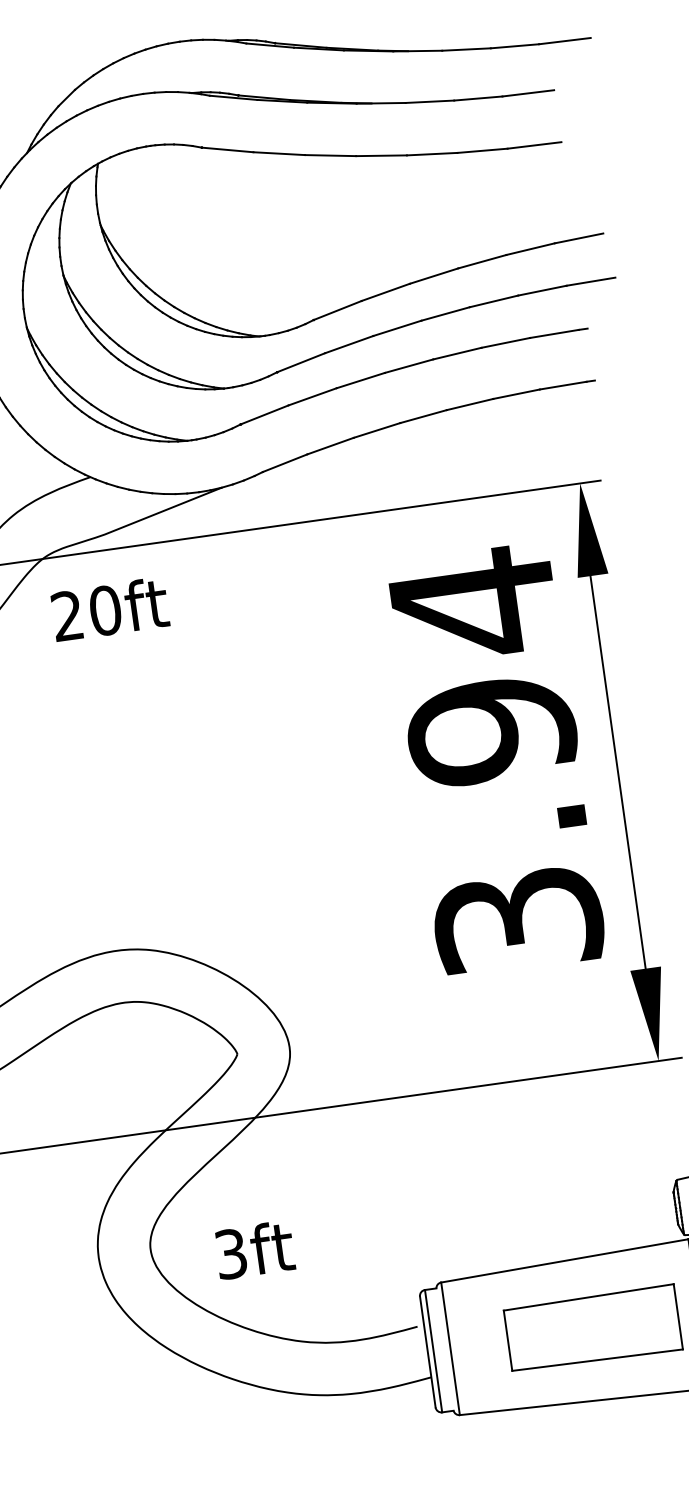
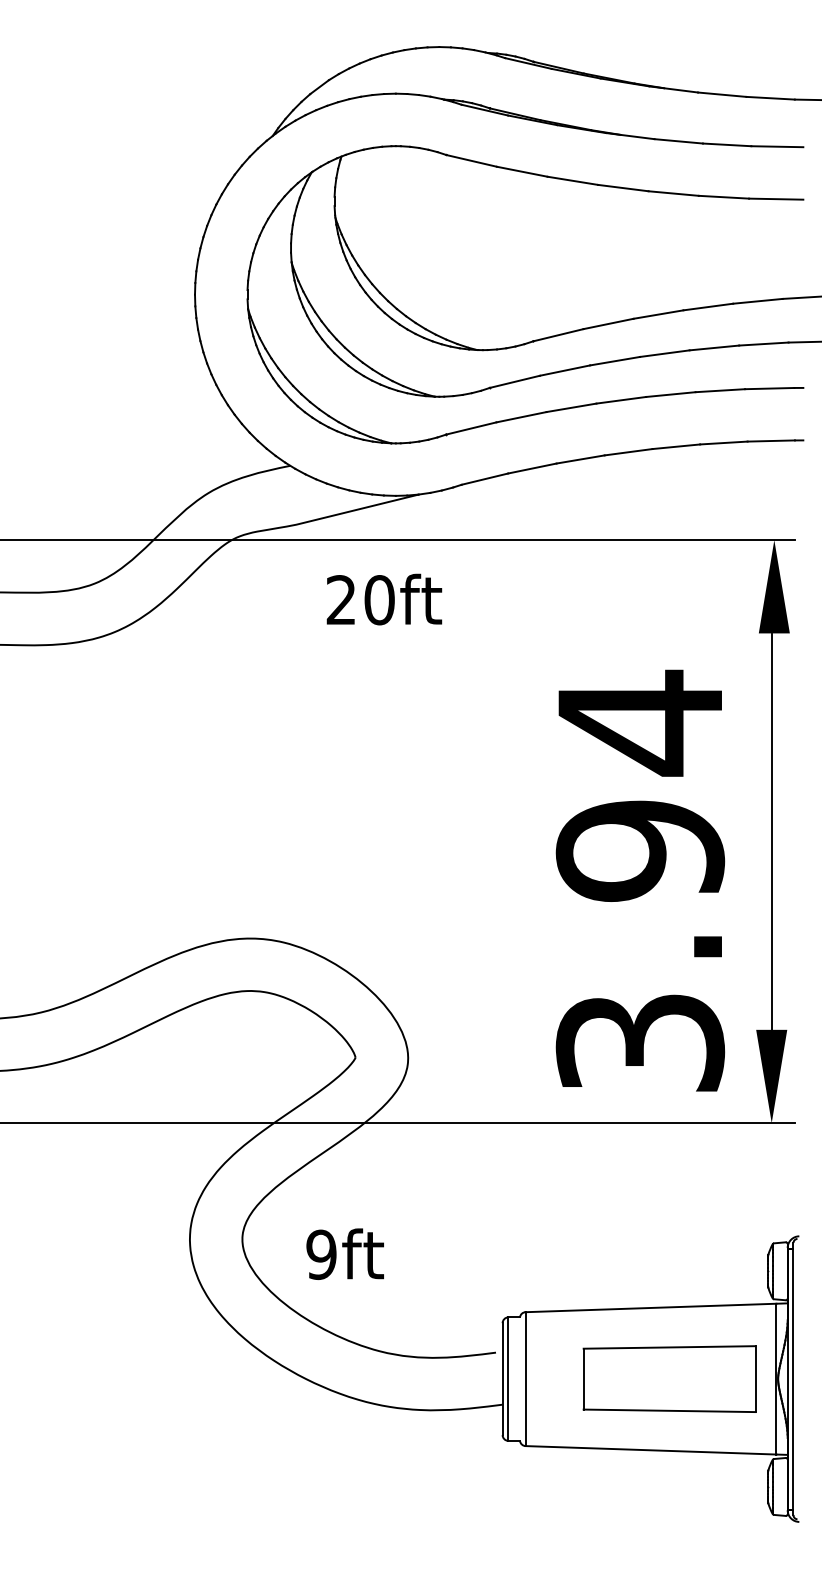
text: (110, 609) -> (384, 599), moved
text: (495, 760) -> (640, 880), moved
text: (231, 1253) -> (321, 1254), 3ft -> 9ft

